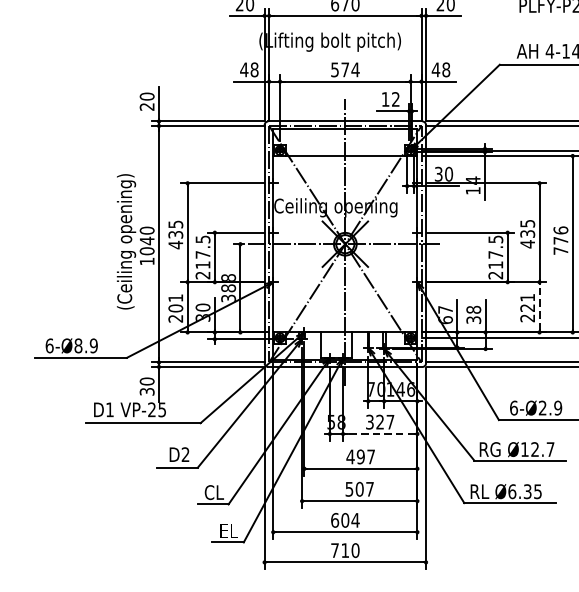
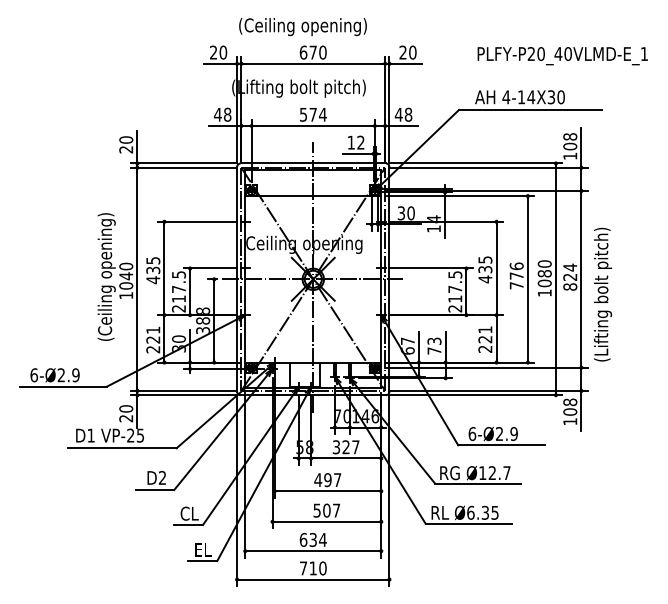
line: (539, 306) -> (496, 338), dashed -> solid
text: (176, 307) -> (153, 339), 201 -> 221
text: (473, 314) -> (434, 345), 38 -> 73
text: (78, 346) -> (61, 375), 6-Ø8.9 -> 6-Ø2.9
text: (147, 391) -> (126, 418), 30 -> 20
line: (380, 434) -> (346, 458), dashed -> solid
text: (345, 519) -> (313, 539), 604 -> 634

